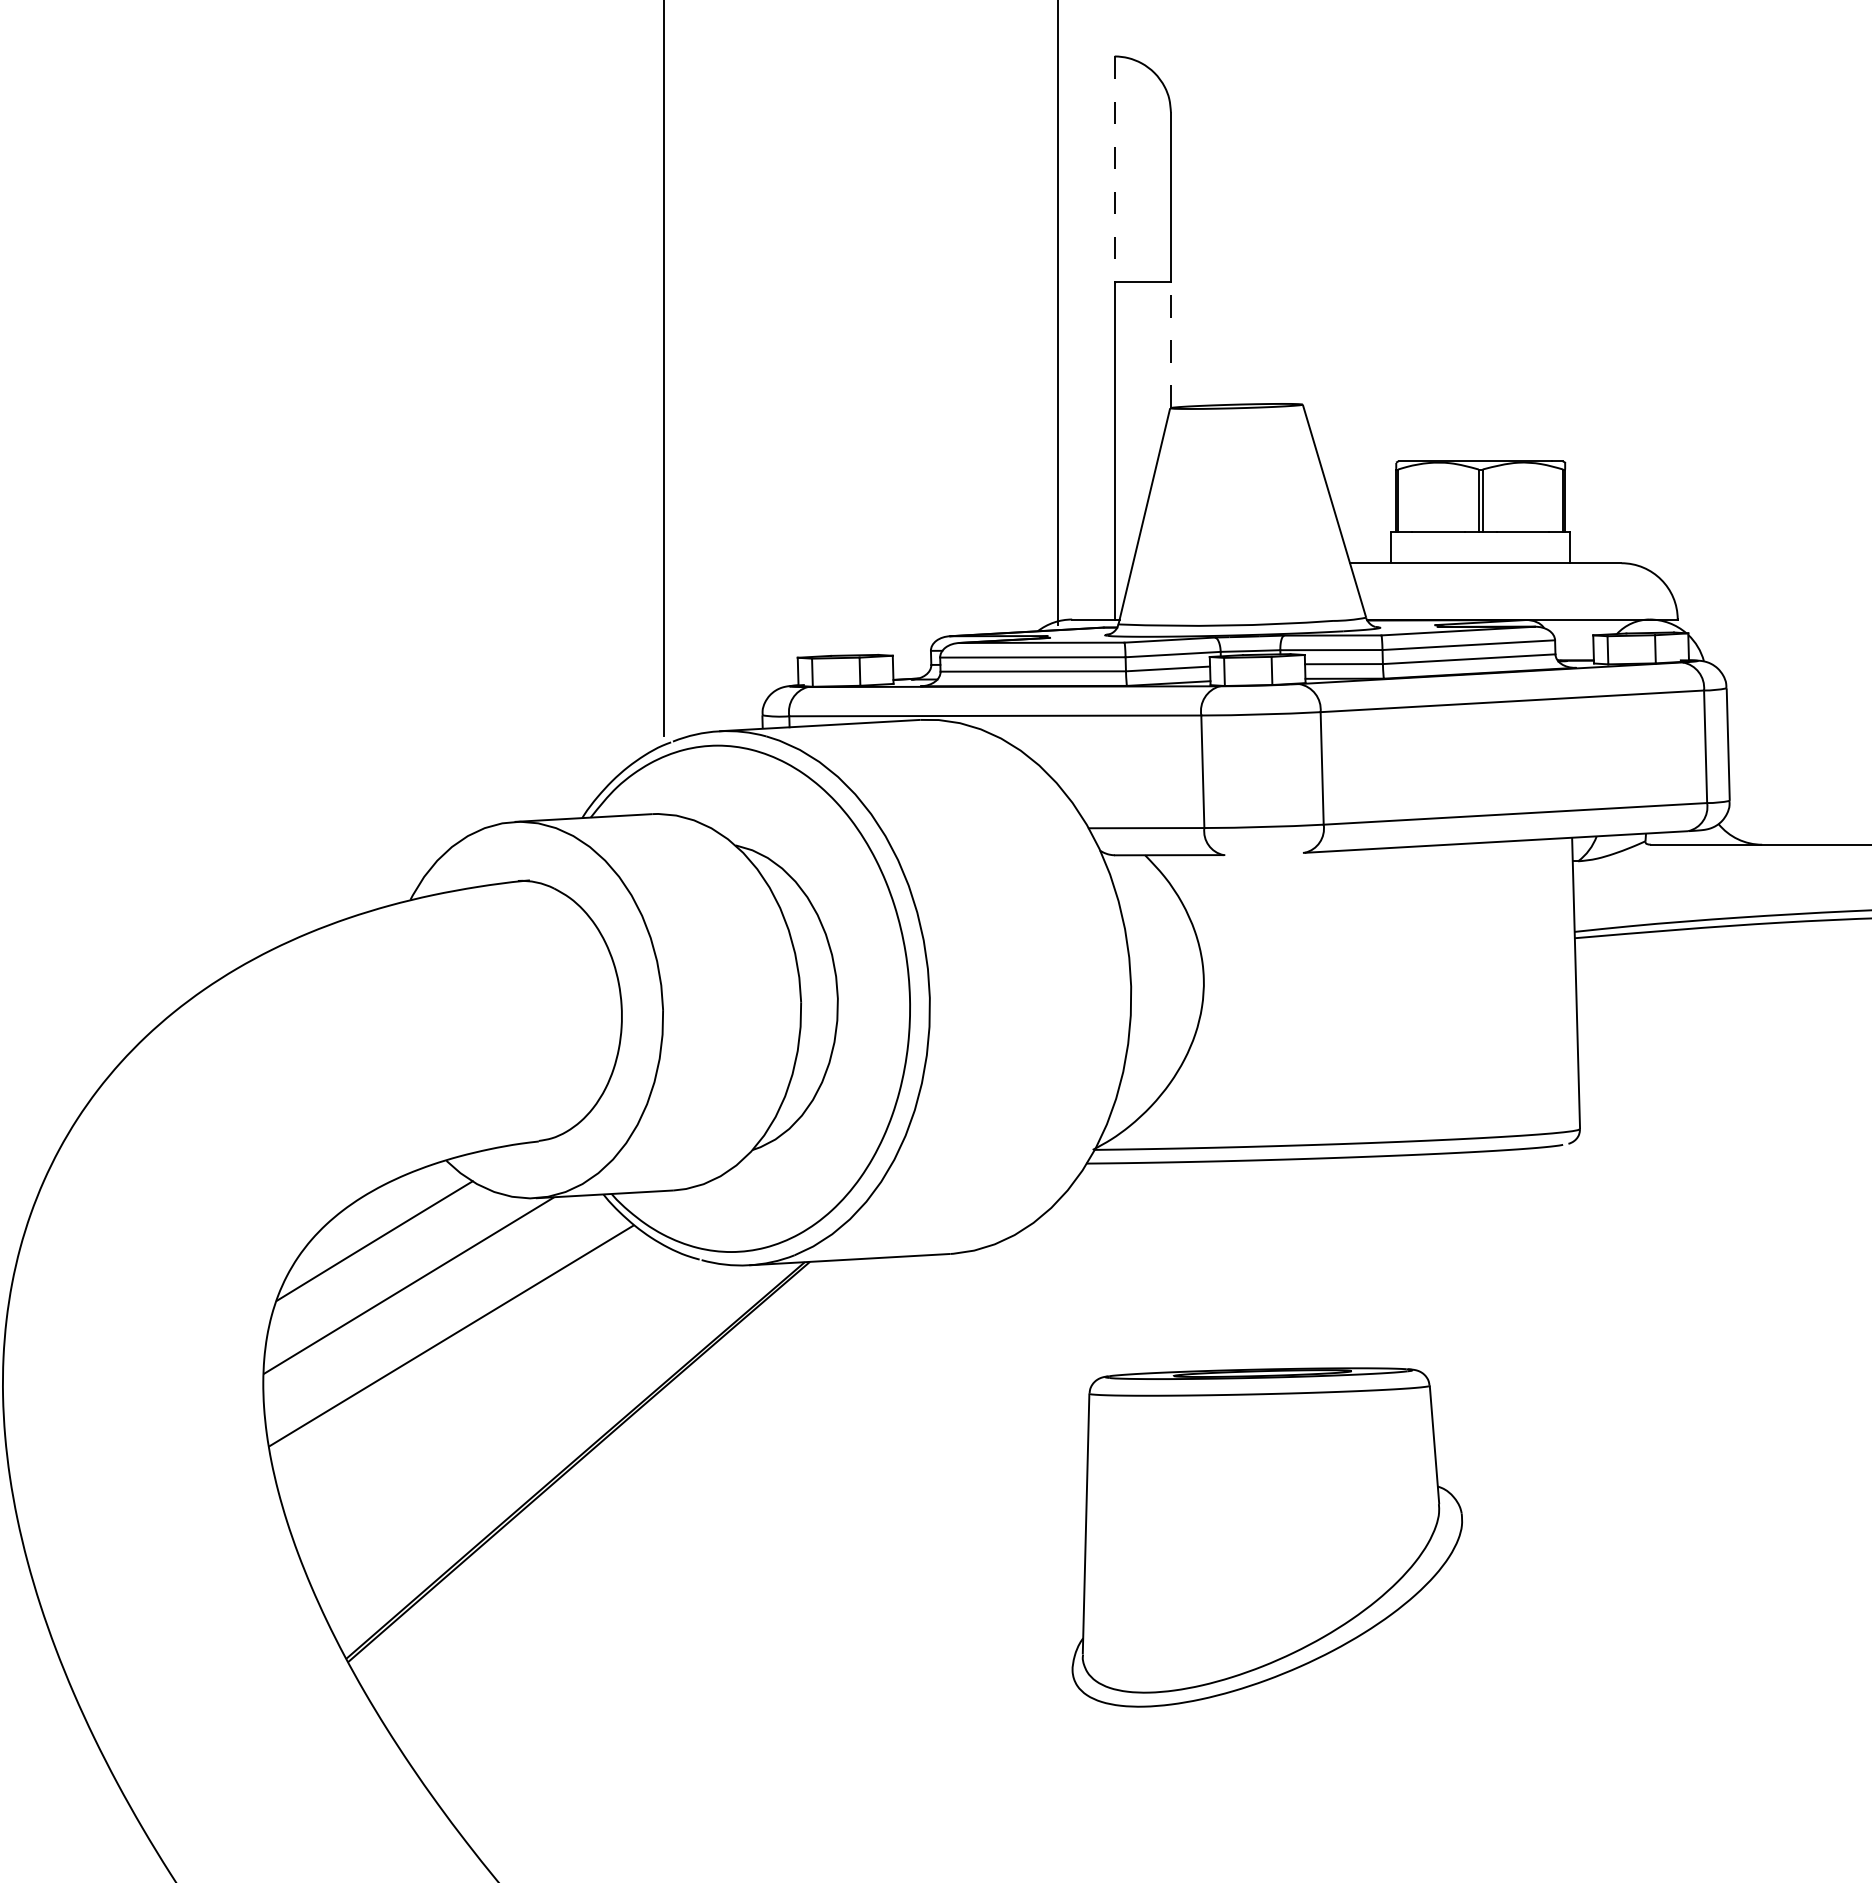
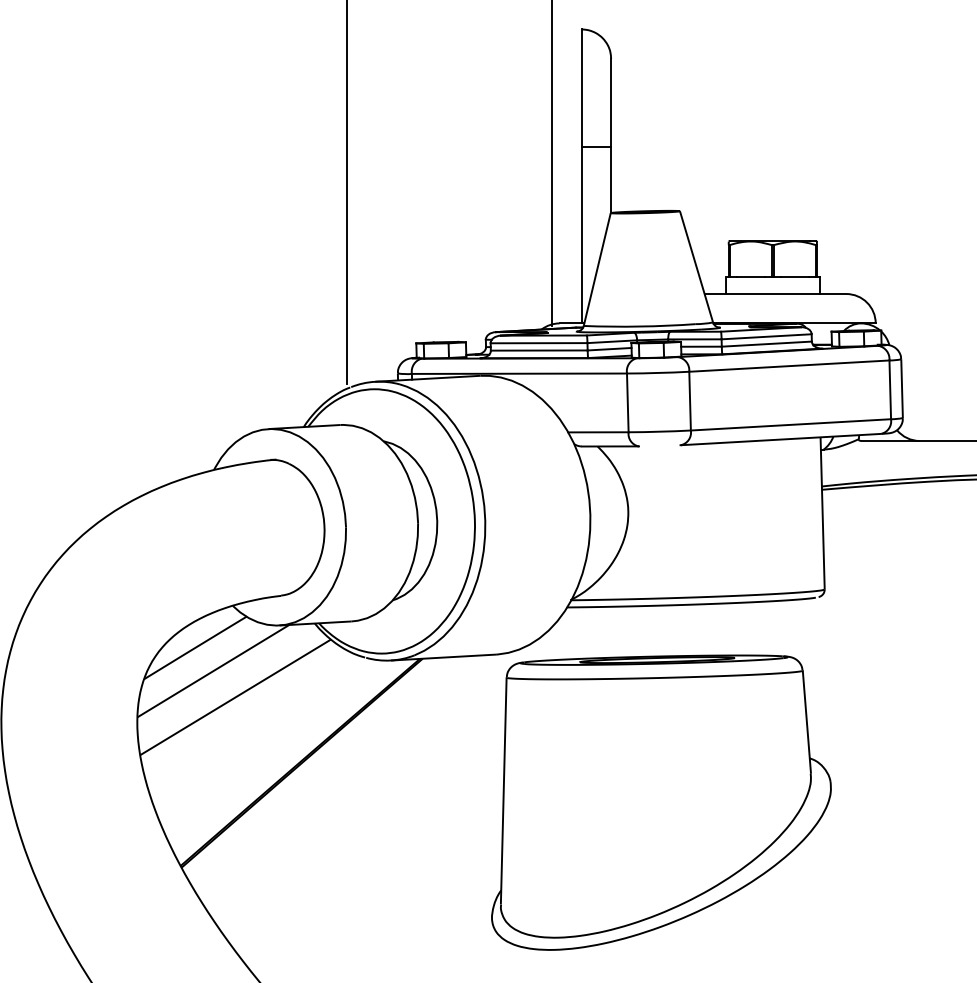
line: (1114, 169) -> (581, 88), dashed -> solid
line: (1171, 345) -> (611, 180), dashed -> solid
part: (1267, 1537) -> (661, 802), size x1.67

